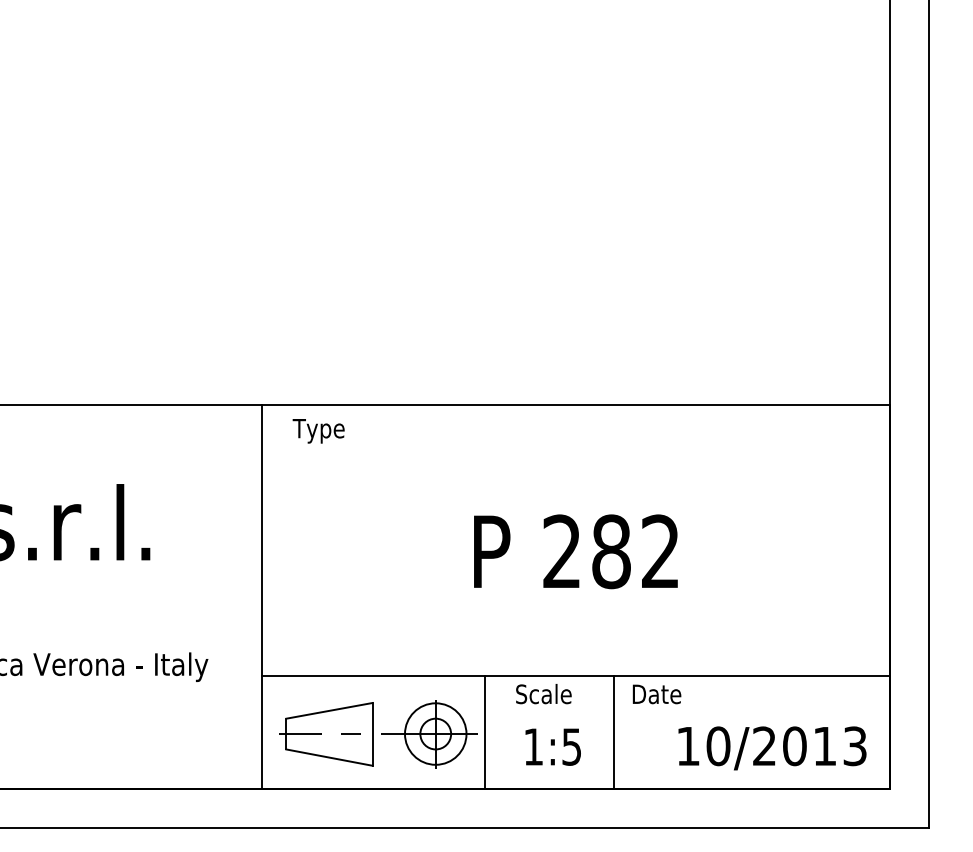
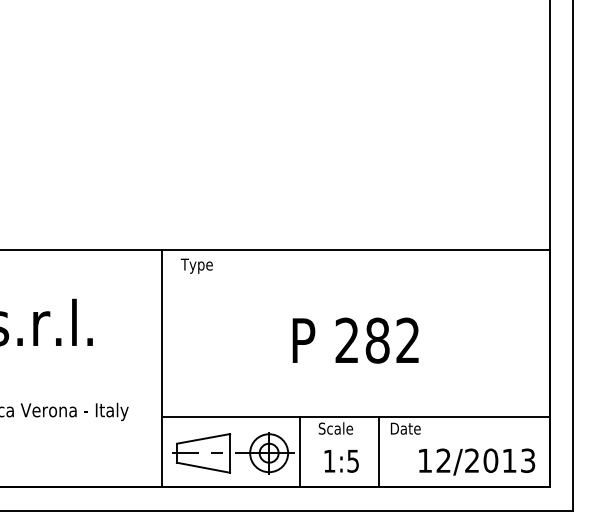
text: (718, 745) -> (443, 460), 10/2013 -> 12/2013

